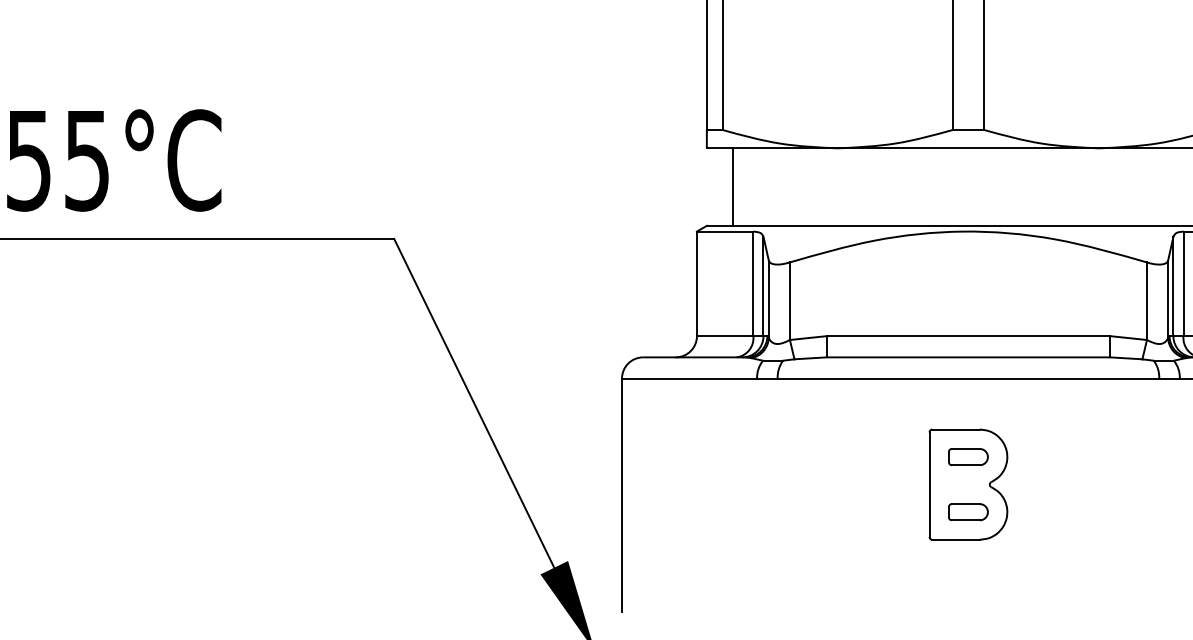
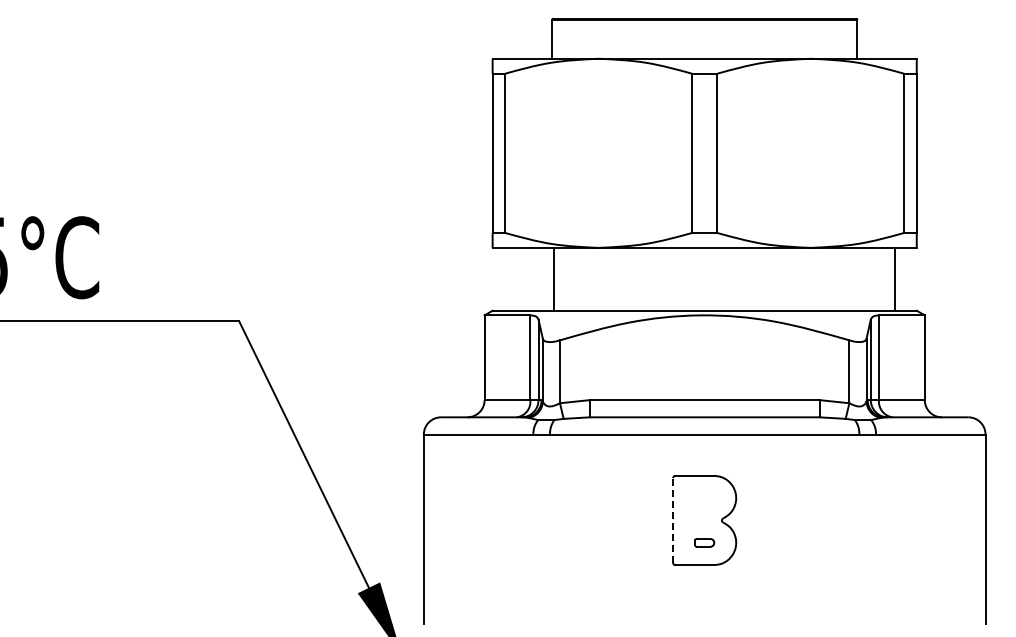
line: (733, 186) -> (554, 278), moved
part: (968, 456) -> (704, 497), removed
line: (929, 483) -> (673, 519), solid -> dashed
part: (968, 511) -> (704, 542), size x0.6

